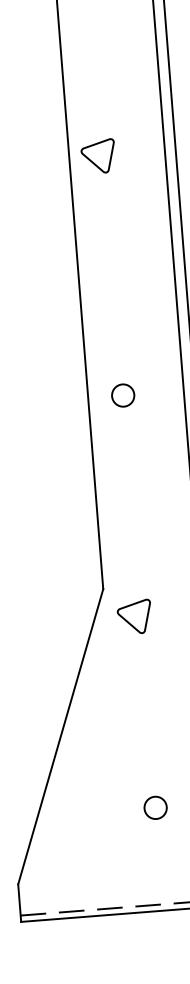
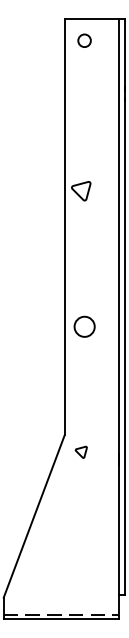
circle: (122, 394) -> (84, 326), size x1.6
part: (135, 617) -> (81, 452), size x0.6
circle: (155, 807) -> (84, 560), removed

